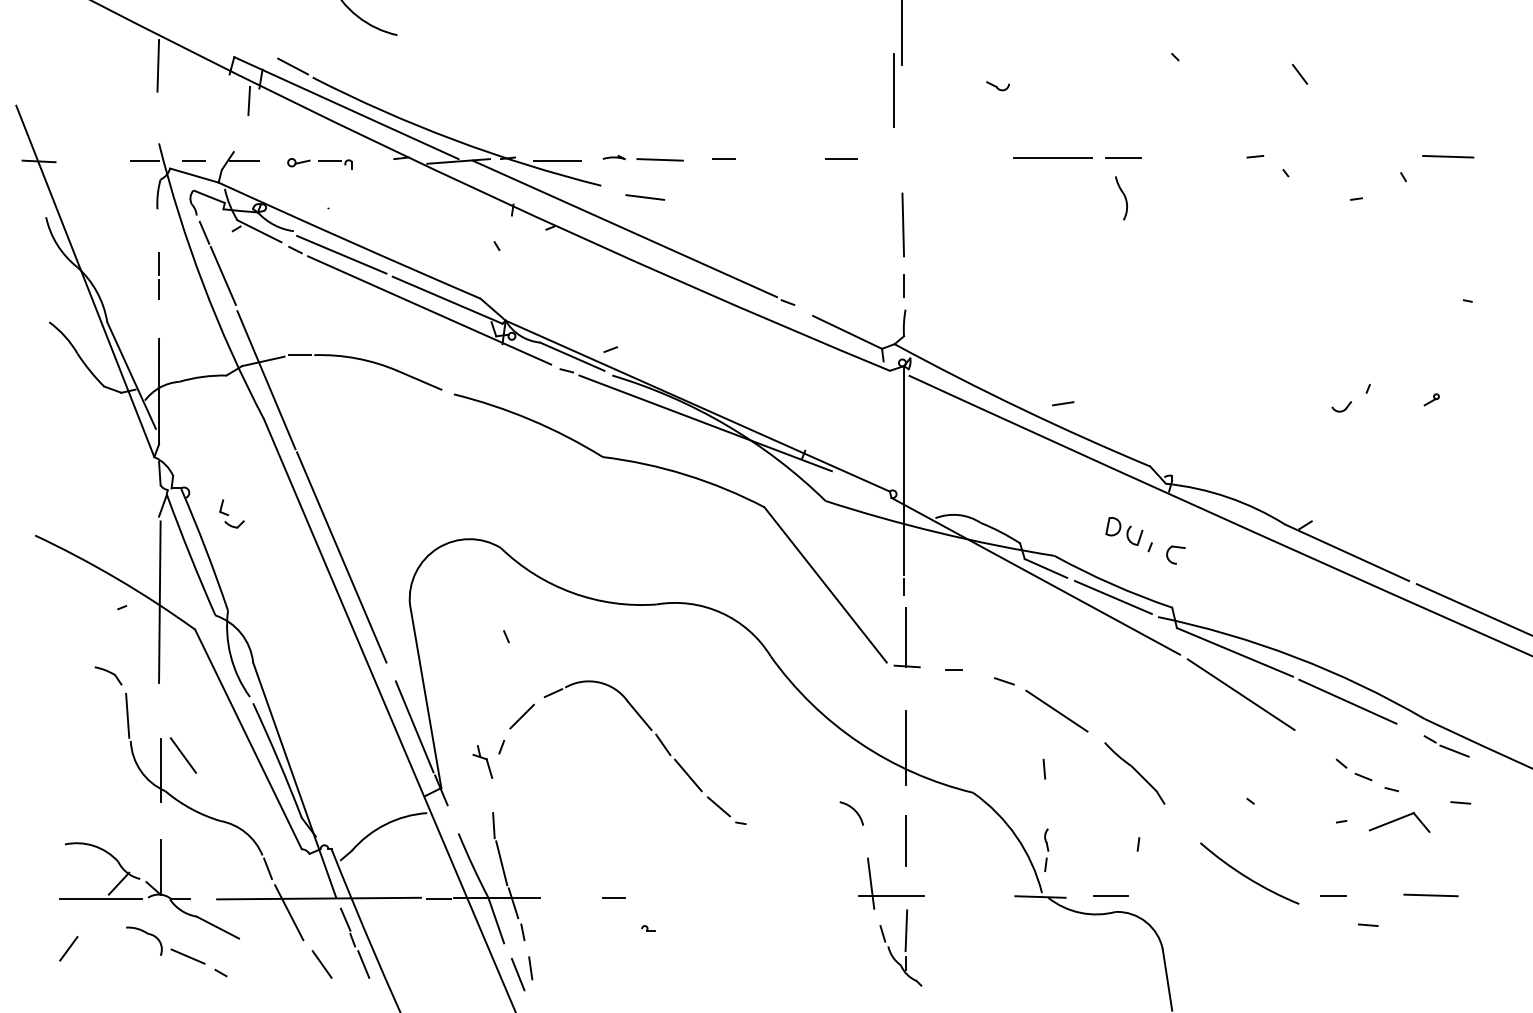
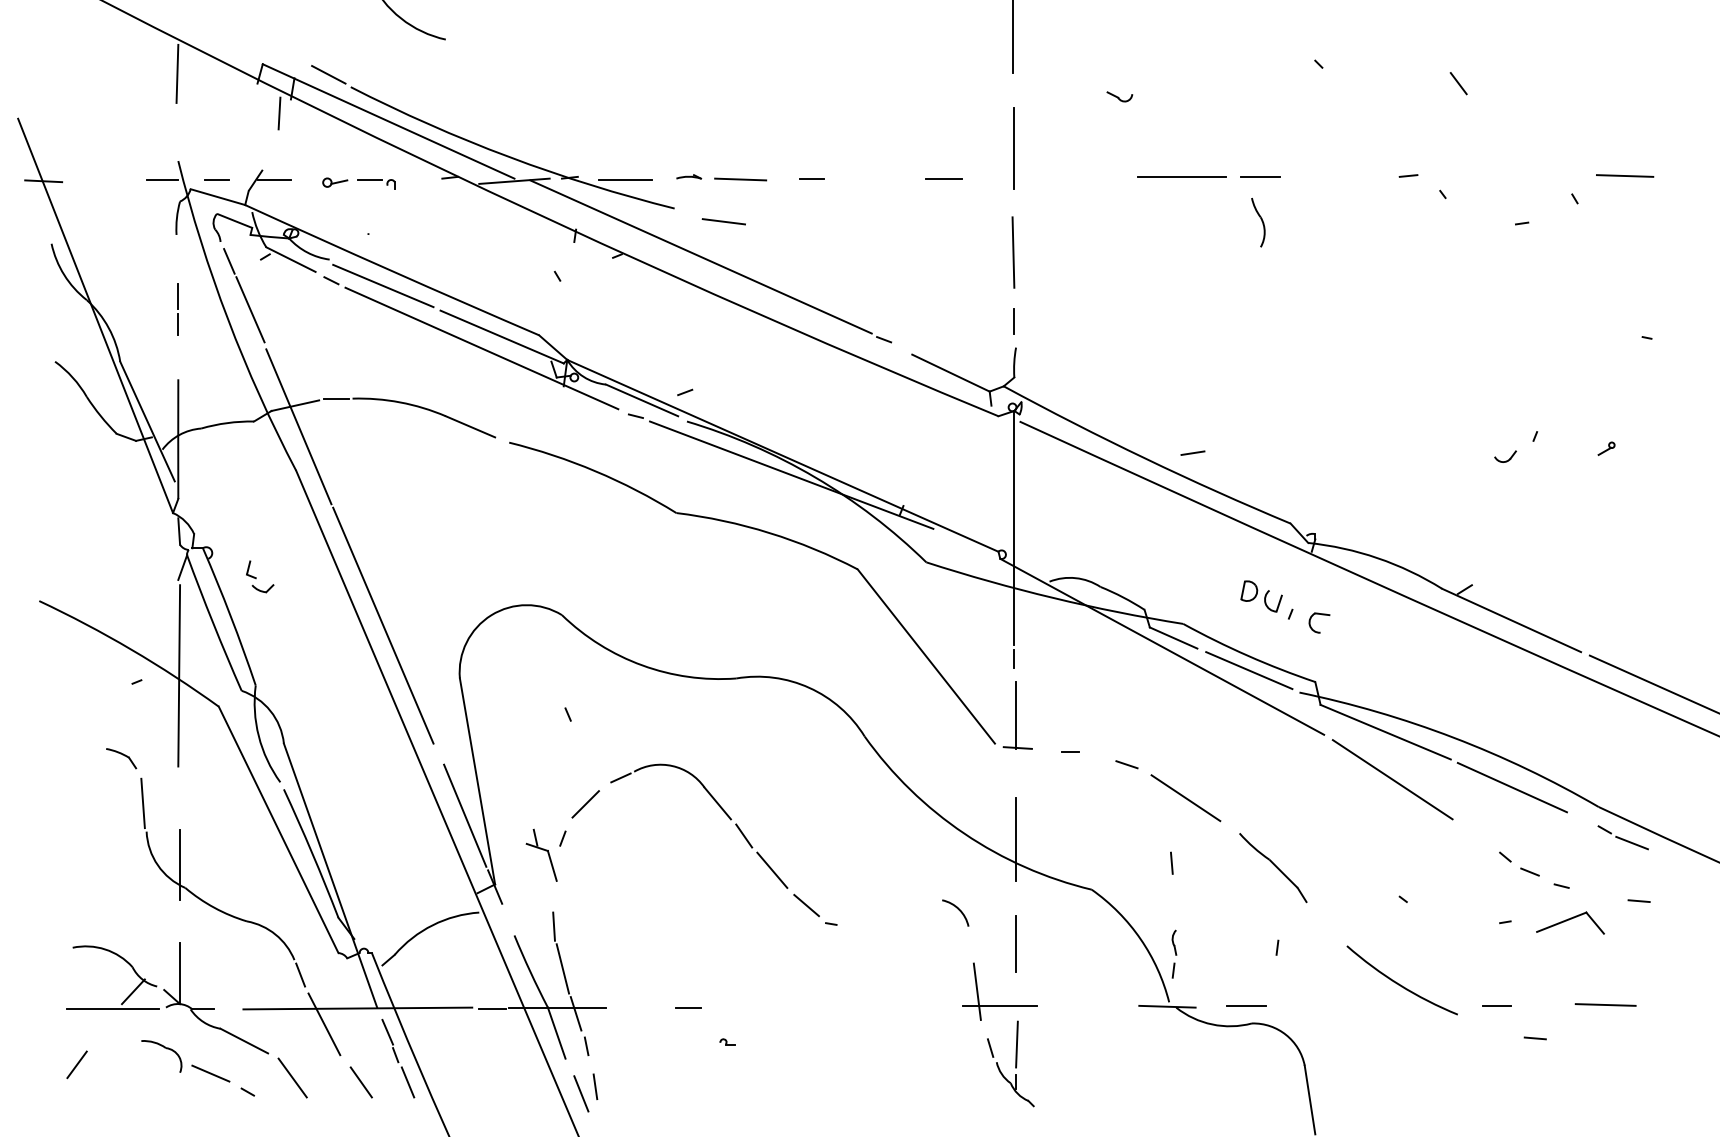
line: (893, 90) -> (1013, 148), moved
line: (183, 755) -> (292, 1077), moved
part: (482, 761) -> (541, 854), size x1.43

